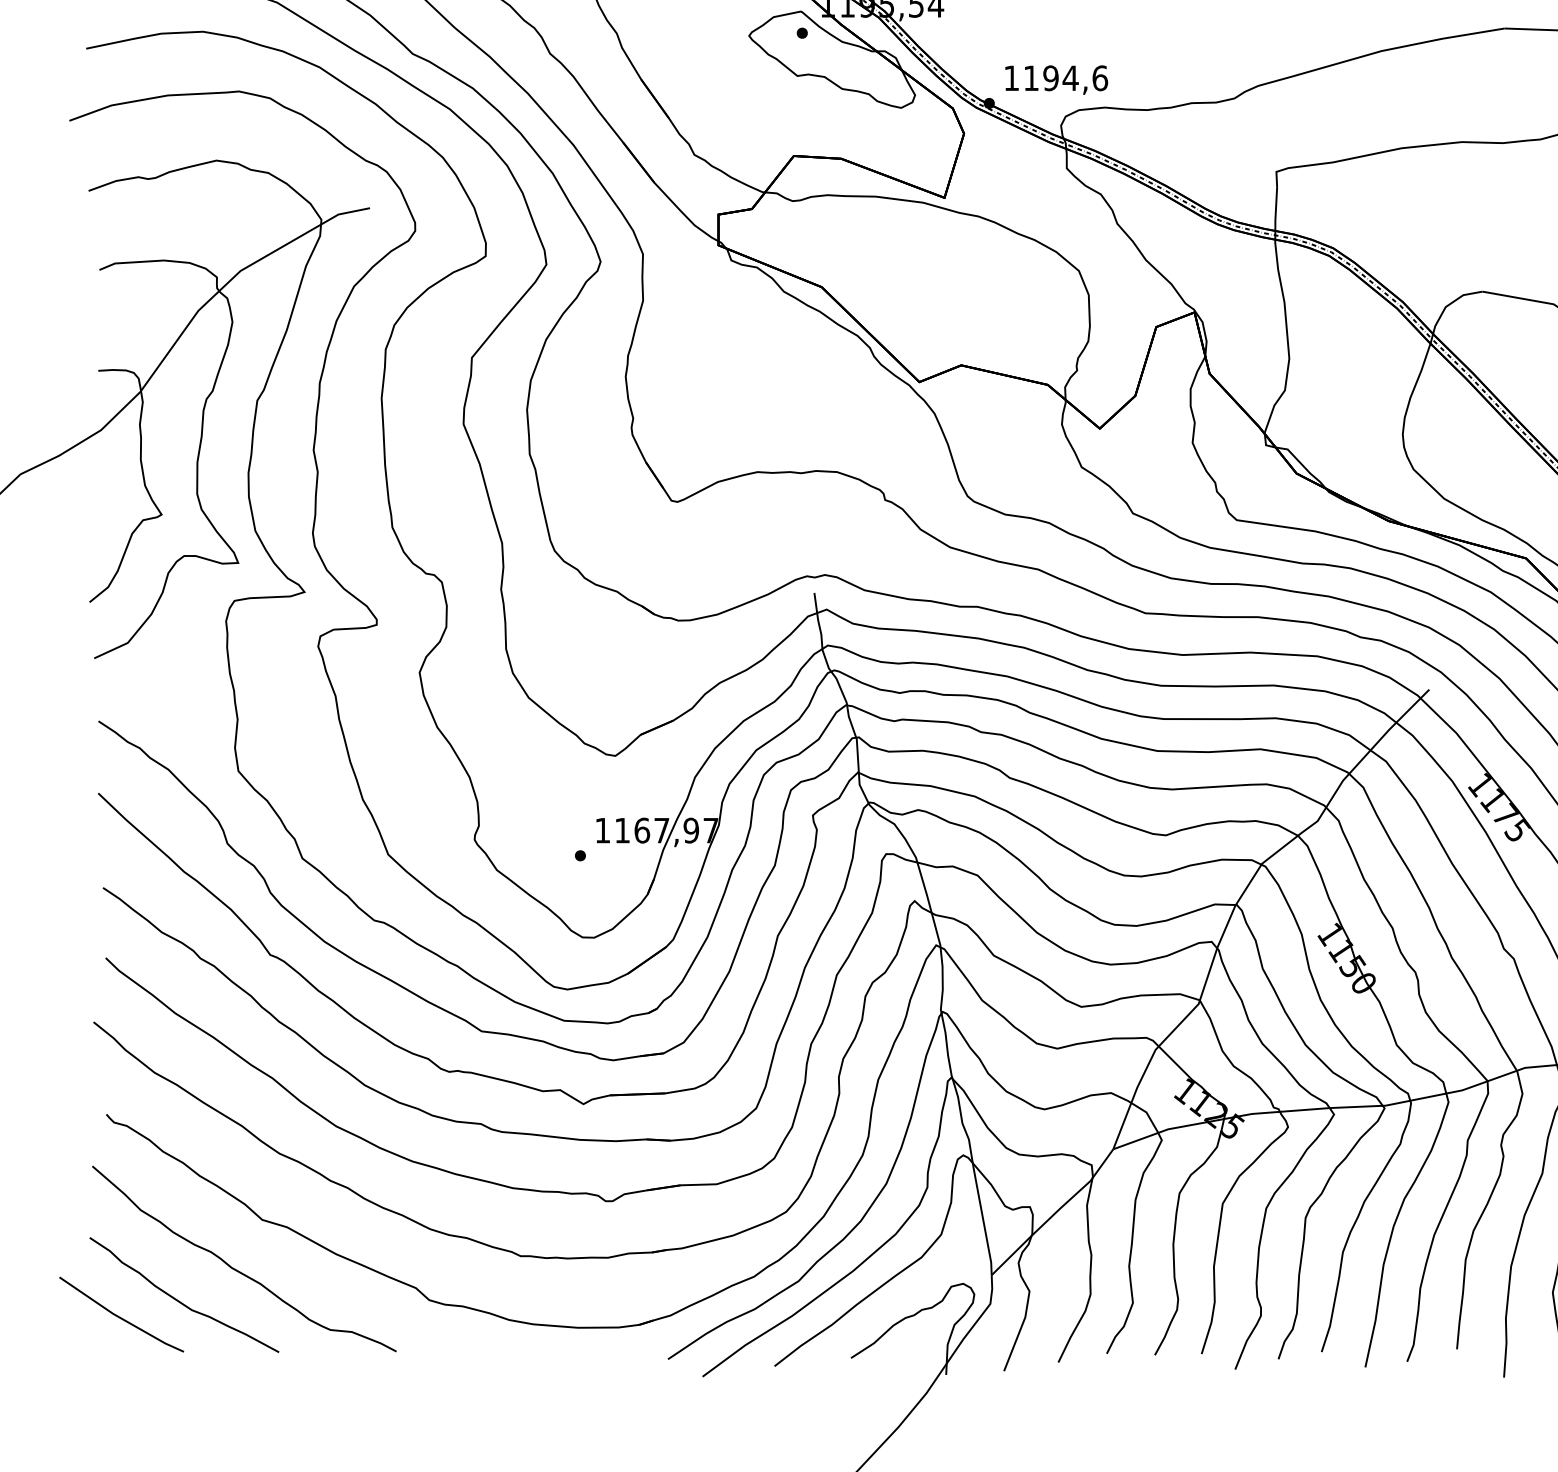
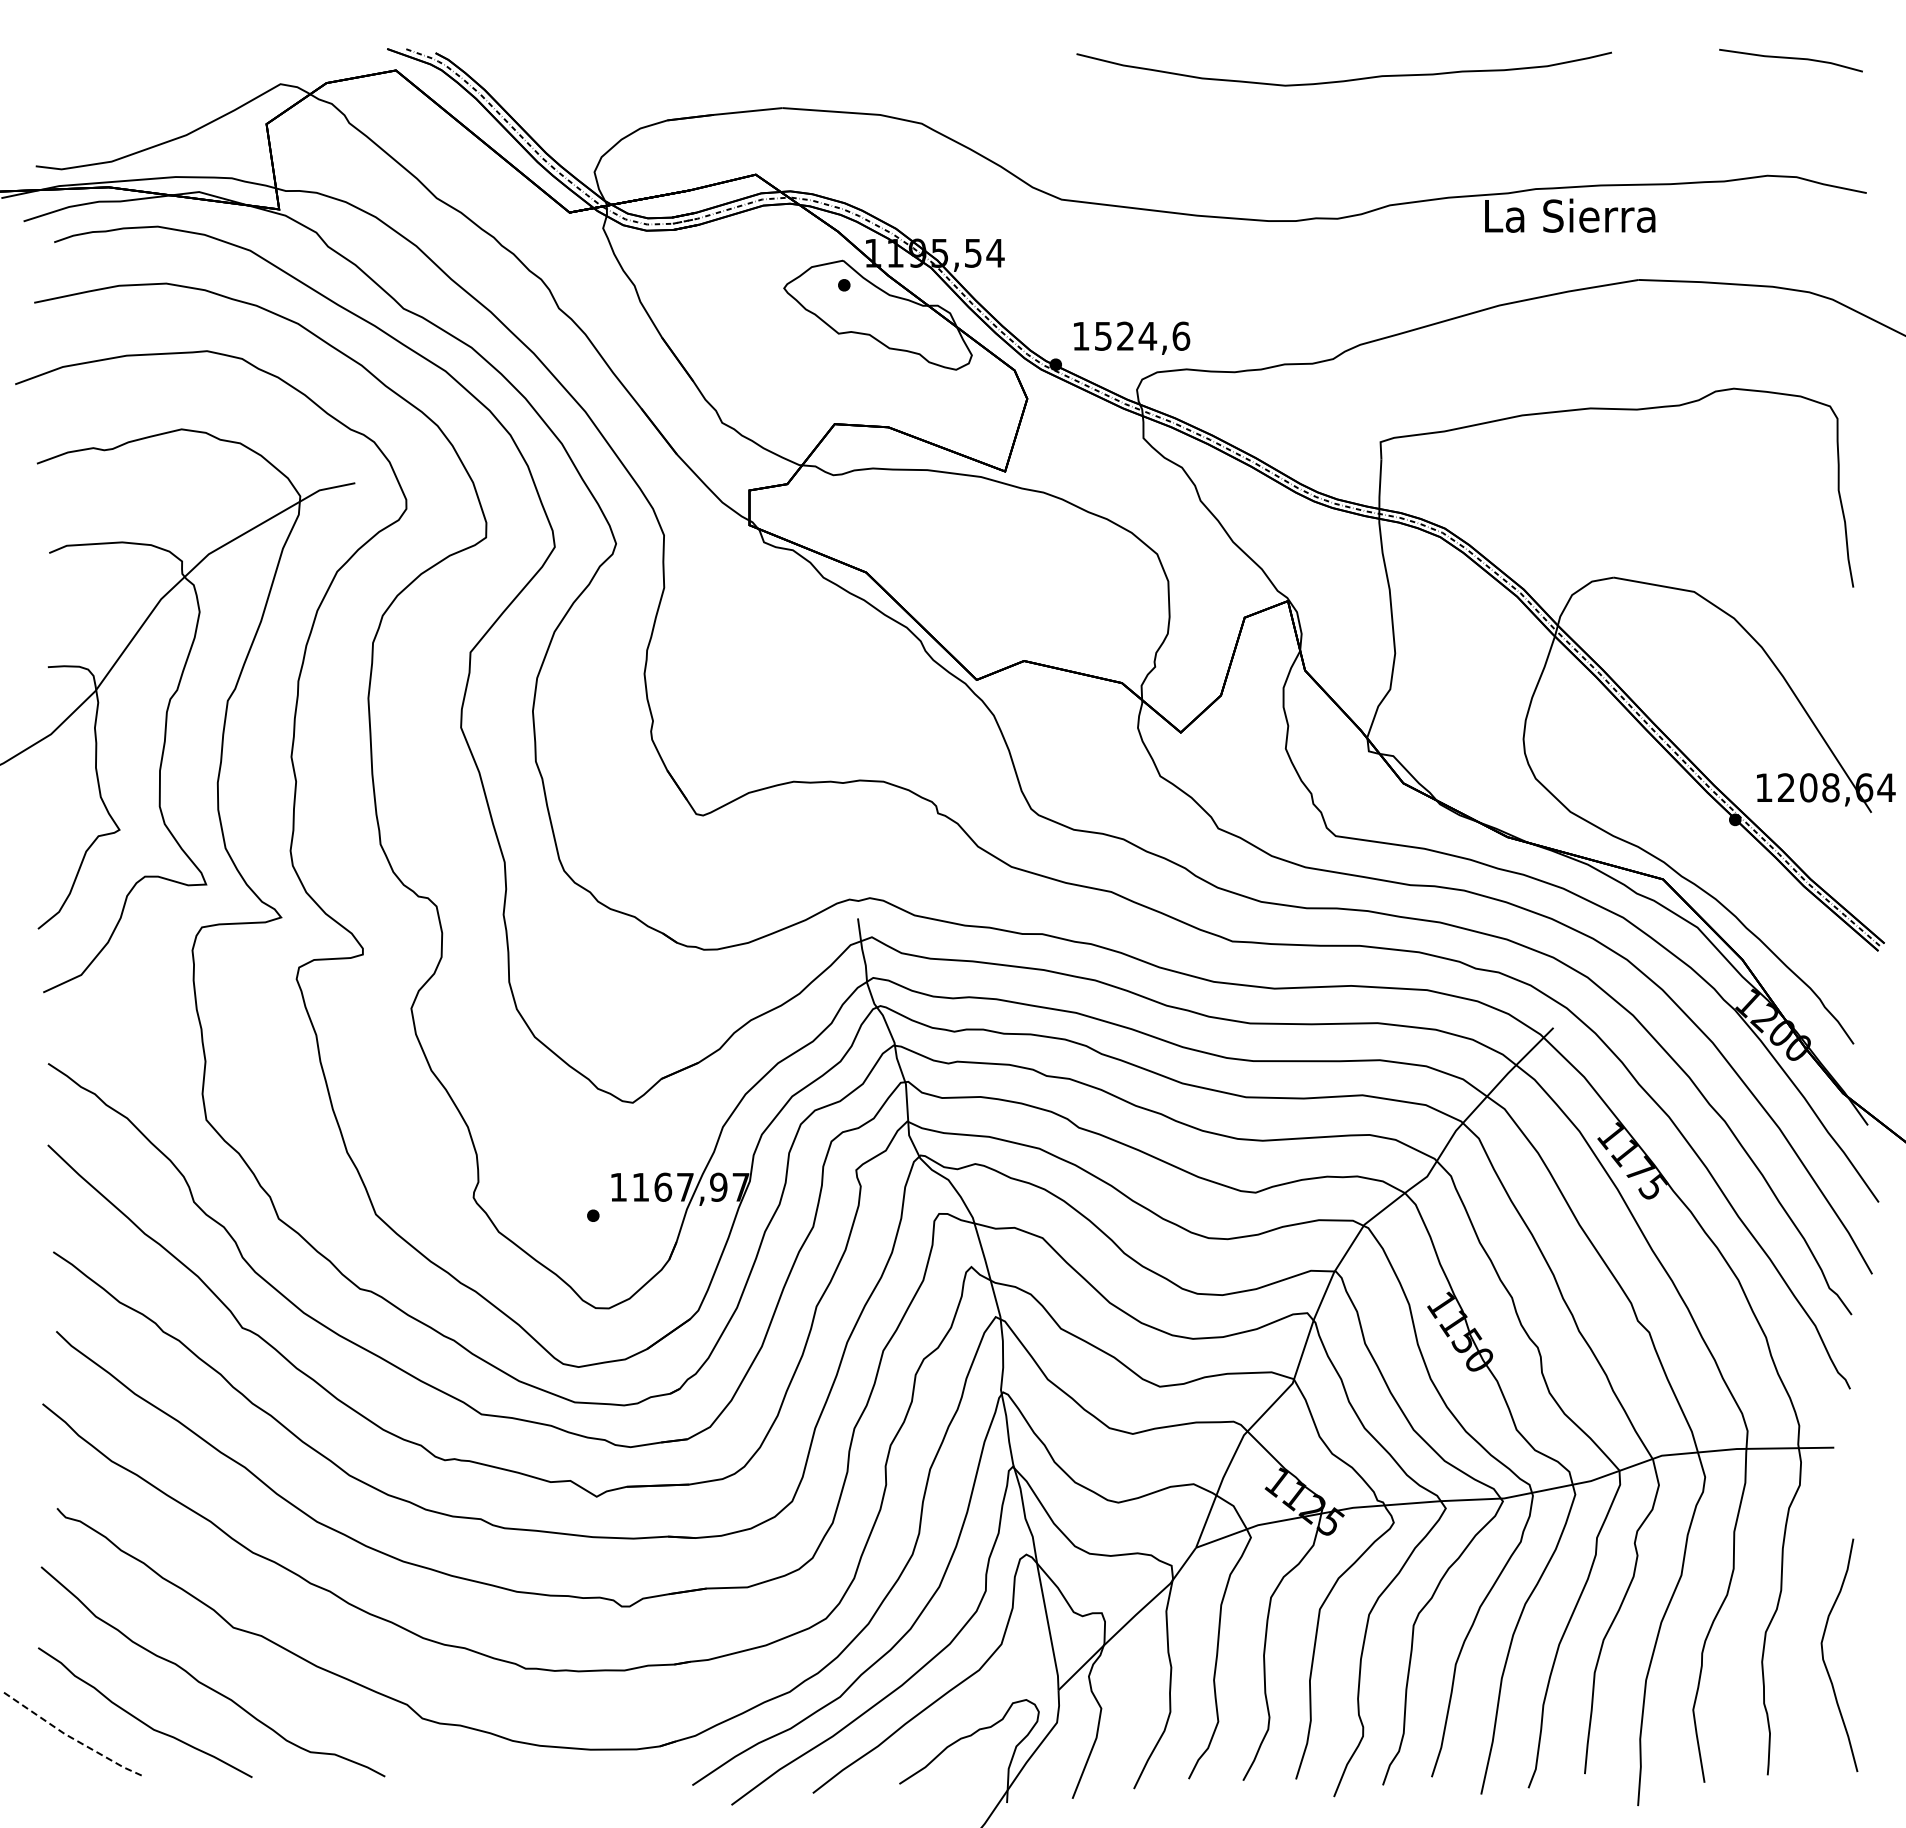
text: (1041, 77) -> (1114, 335), 1194,6 -> 1524,6
line: (120, 1317) -> (72, 1738), solid -> dashed

